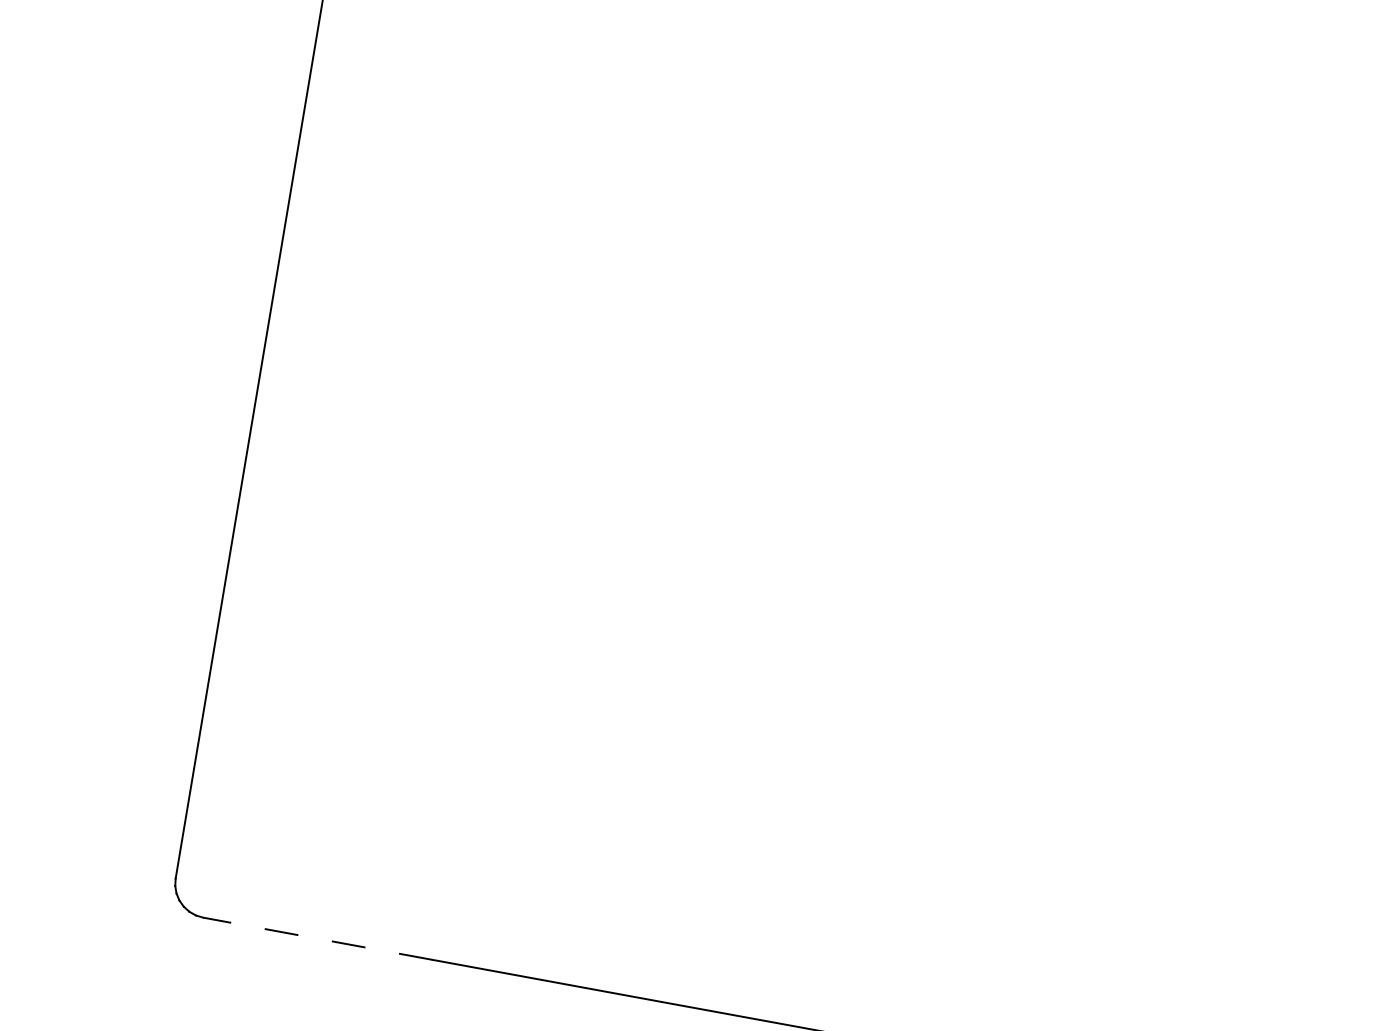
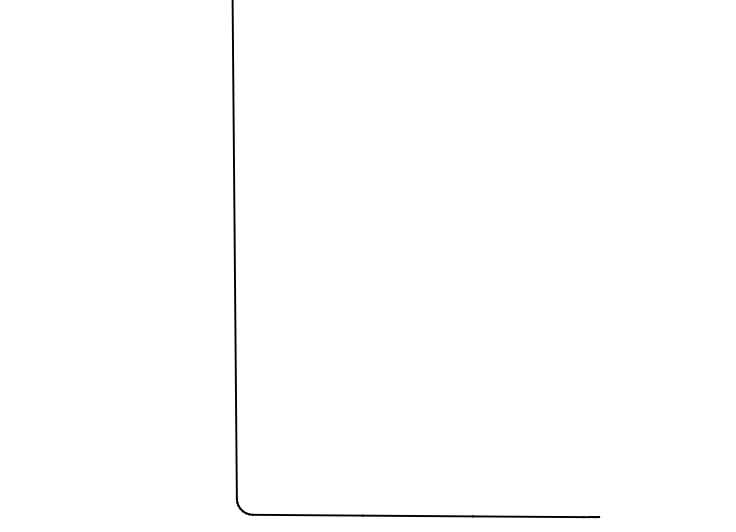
line: (316, 939) -> (307, 515), dashed -> solid

